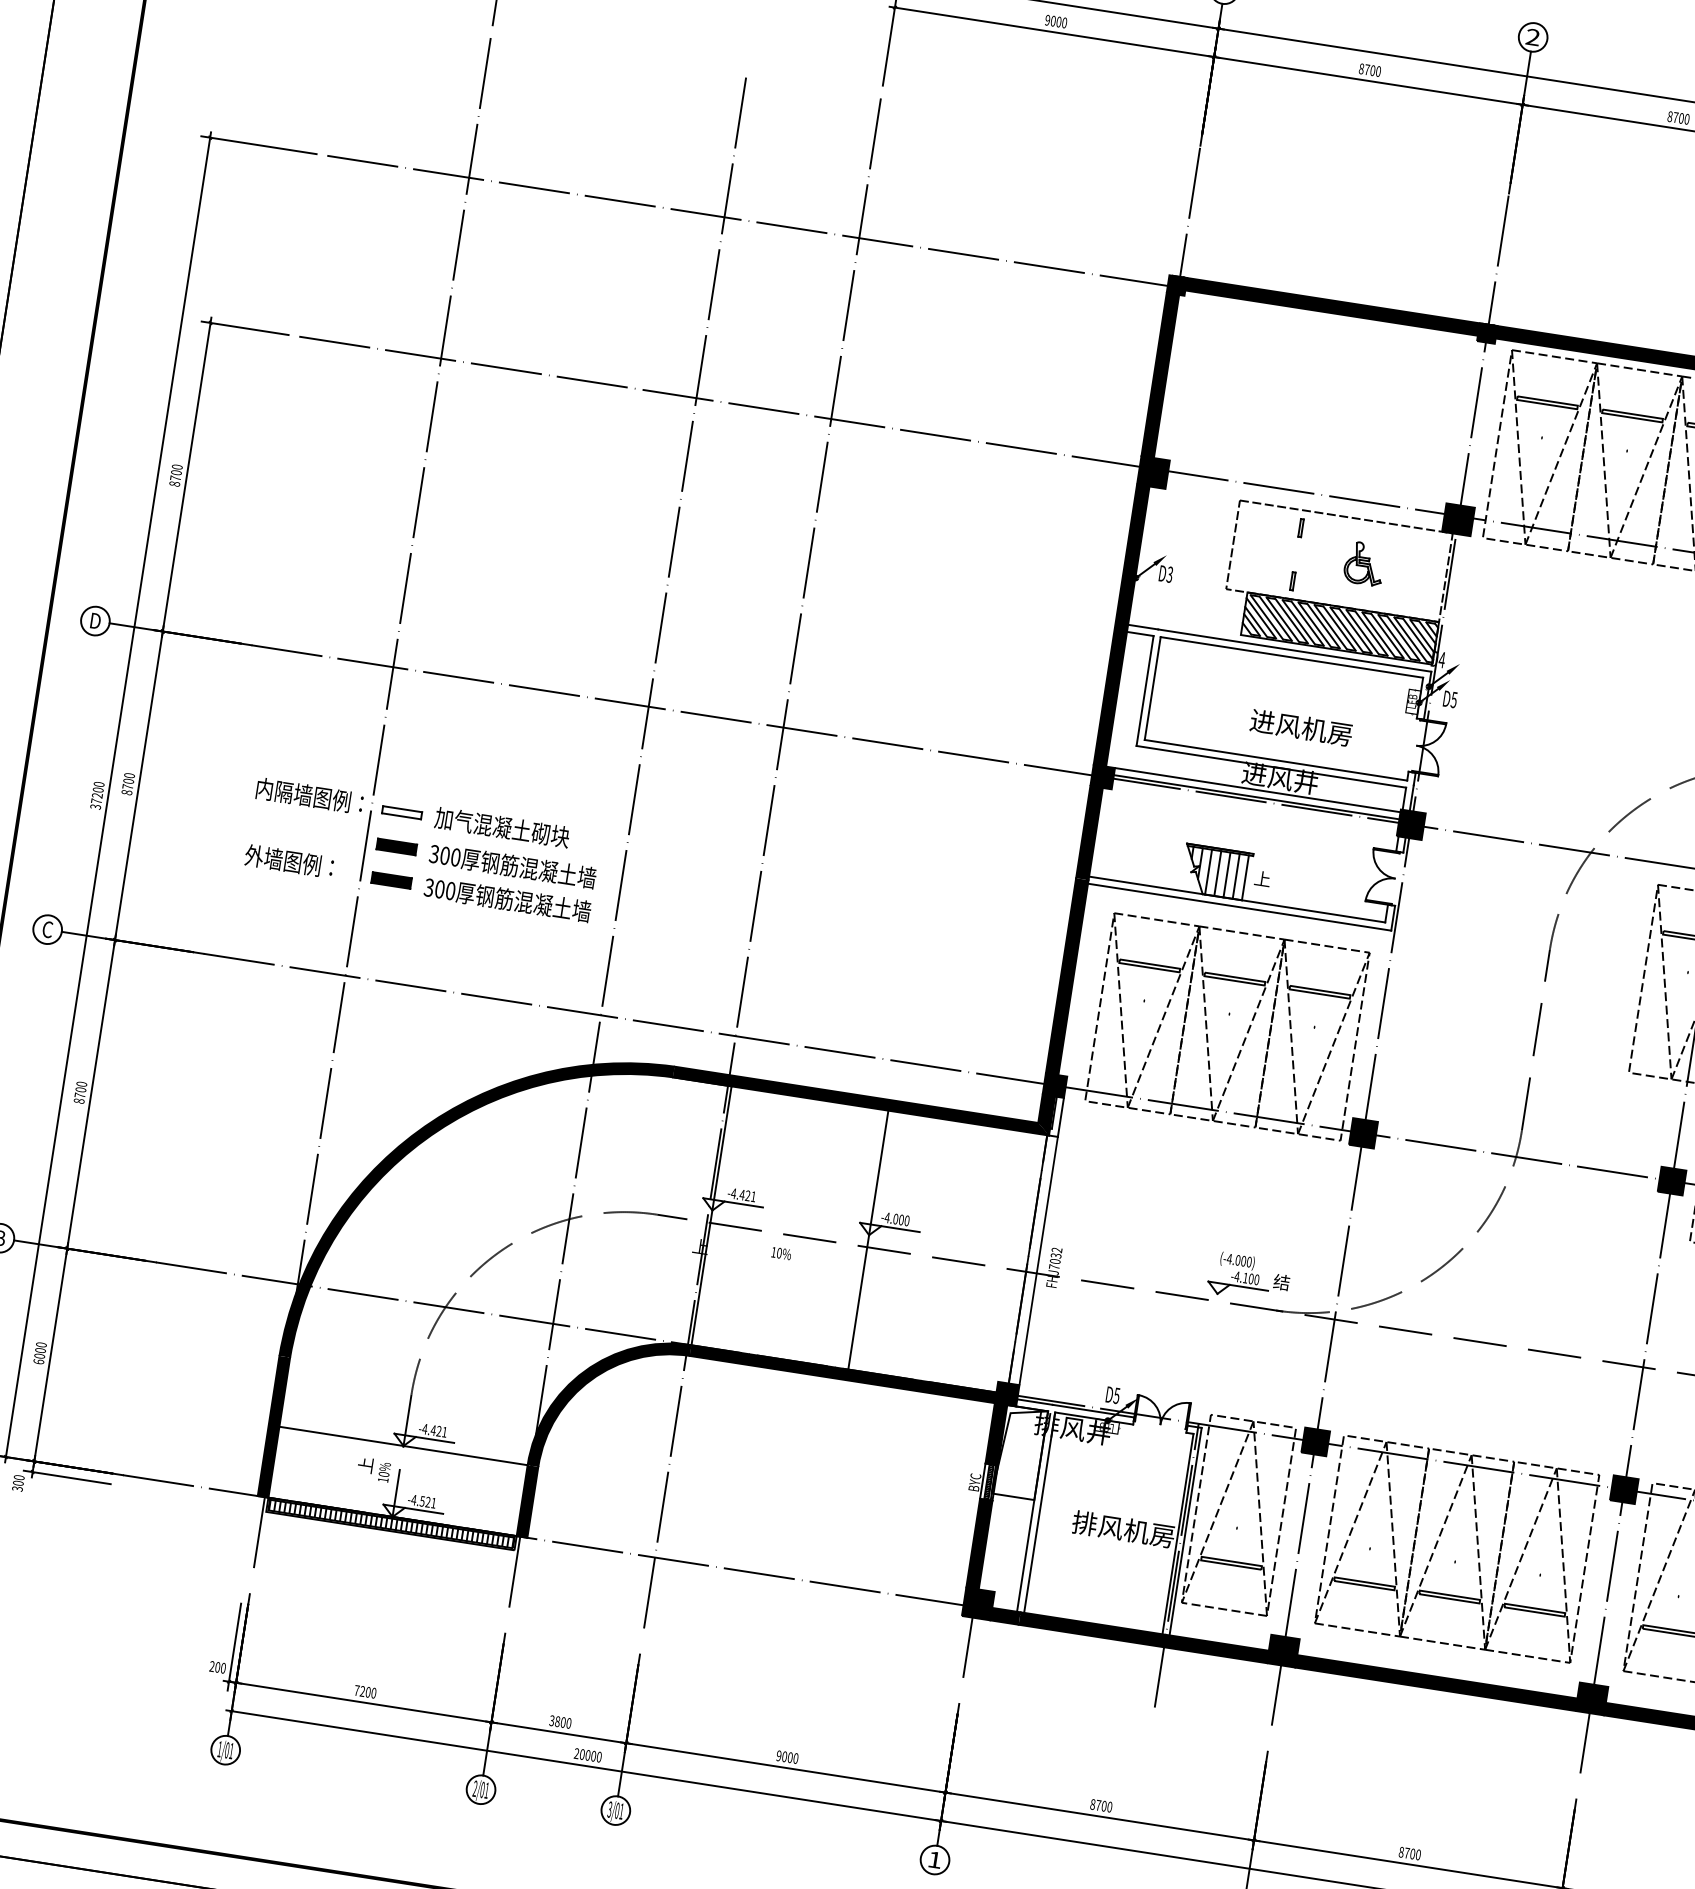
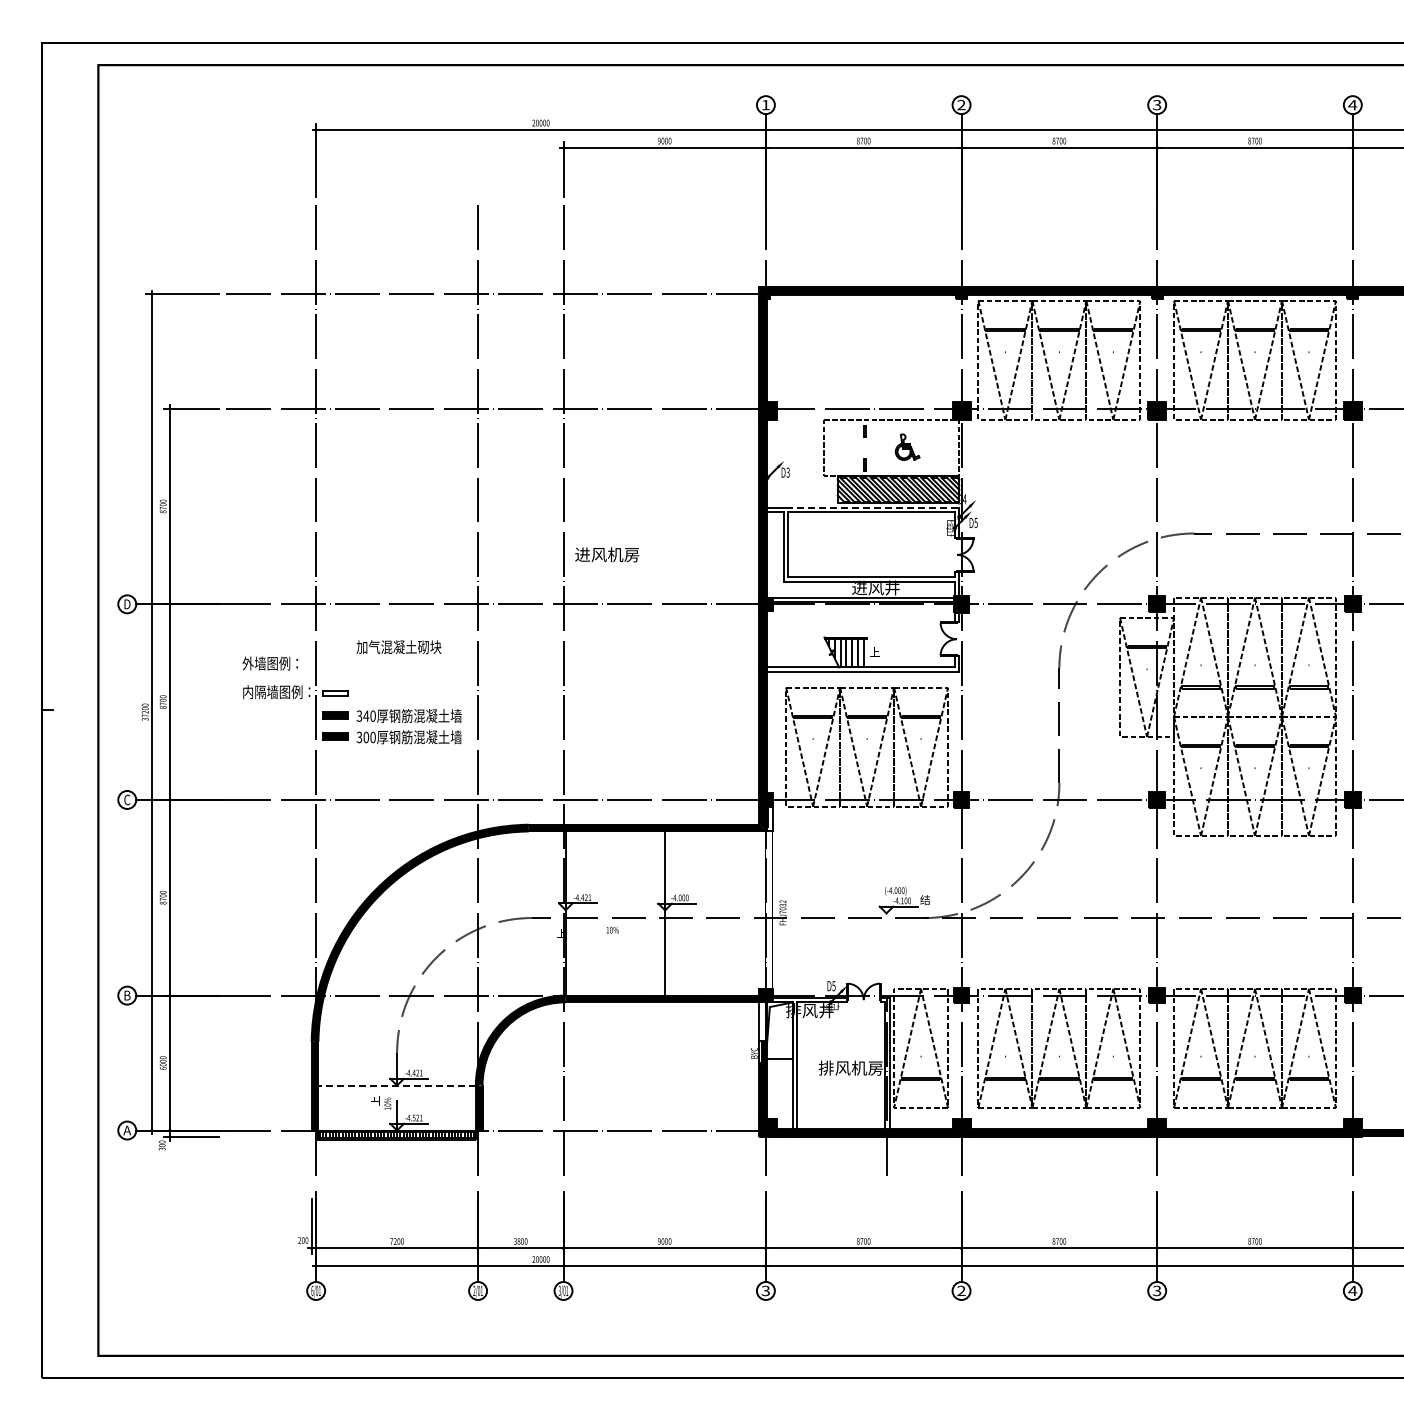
line: (1294, 650) -> (872, 507), solid -> dashed
text: (1301, 727) -> (607, 554), moved
text: (501, 827) -> (398, 647), moved
text: (445, 854) -> (366, 715), 300 -> 340
text: (289, 861) -> (270, 663), moved
fill: (997, 1434) -> (763, 1021), removed
line: (404, 1445) -> (397, 1085), solid -> dashed
text: (220, 1748) -> (312, 1290), 1/01 -> 6/01
text: (934, 1859) -> (765, 1290), 1 -> 3

